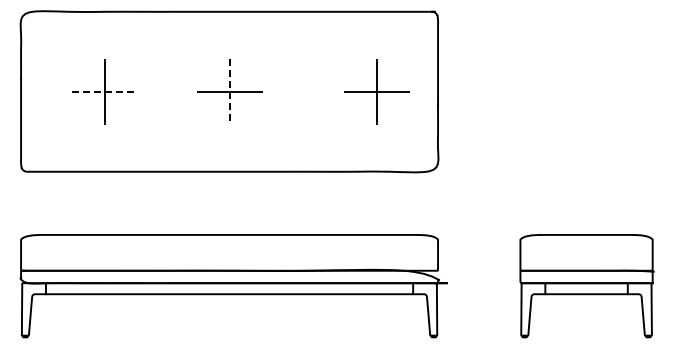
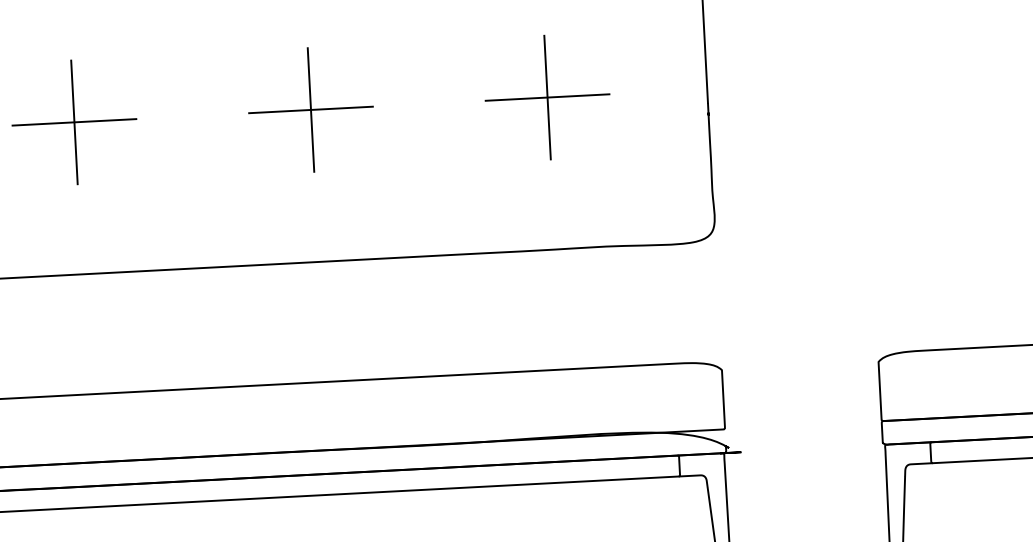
line: (105, 91) -> (75, 121), dashed -> solid
part: (376, 91) -> (546, 97), moved
line: (229, 92) -> (310, 111), dashed -> solid

